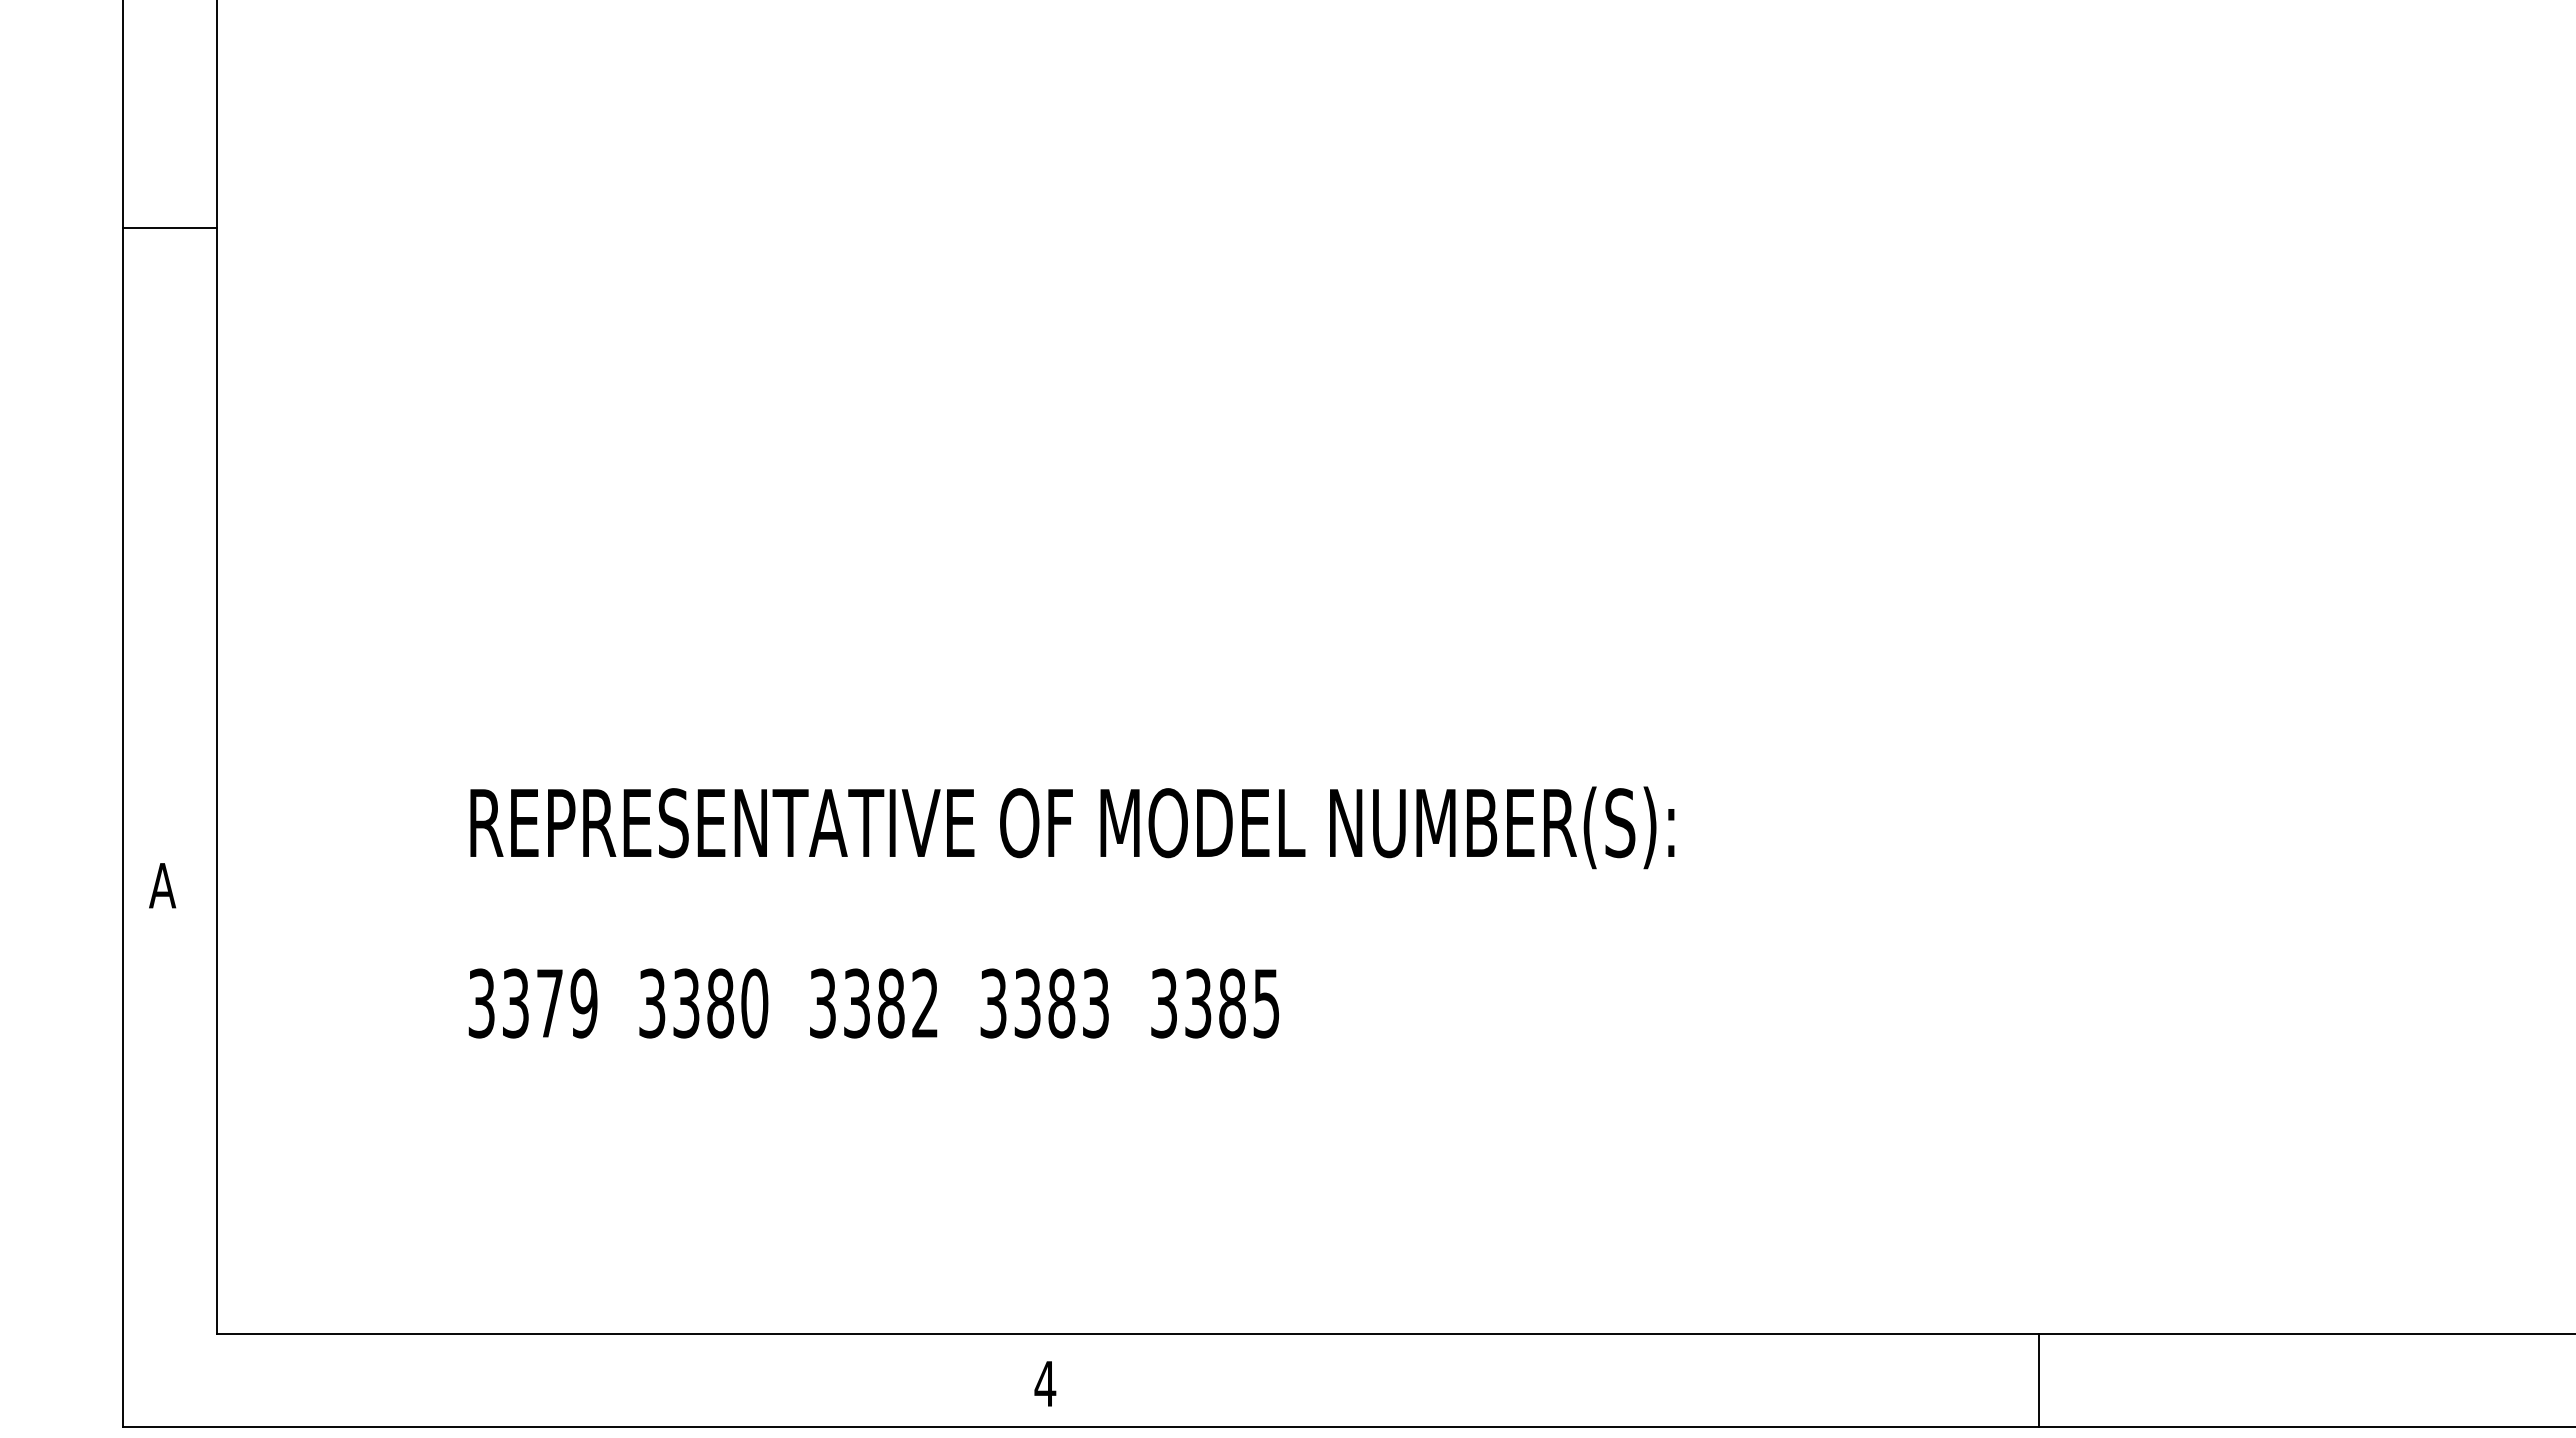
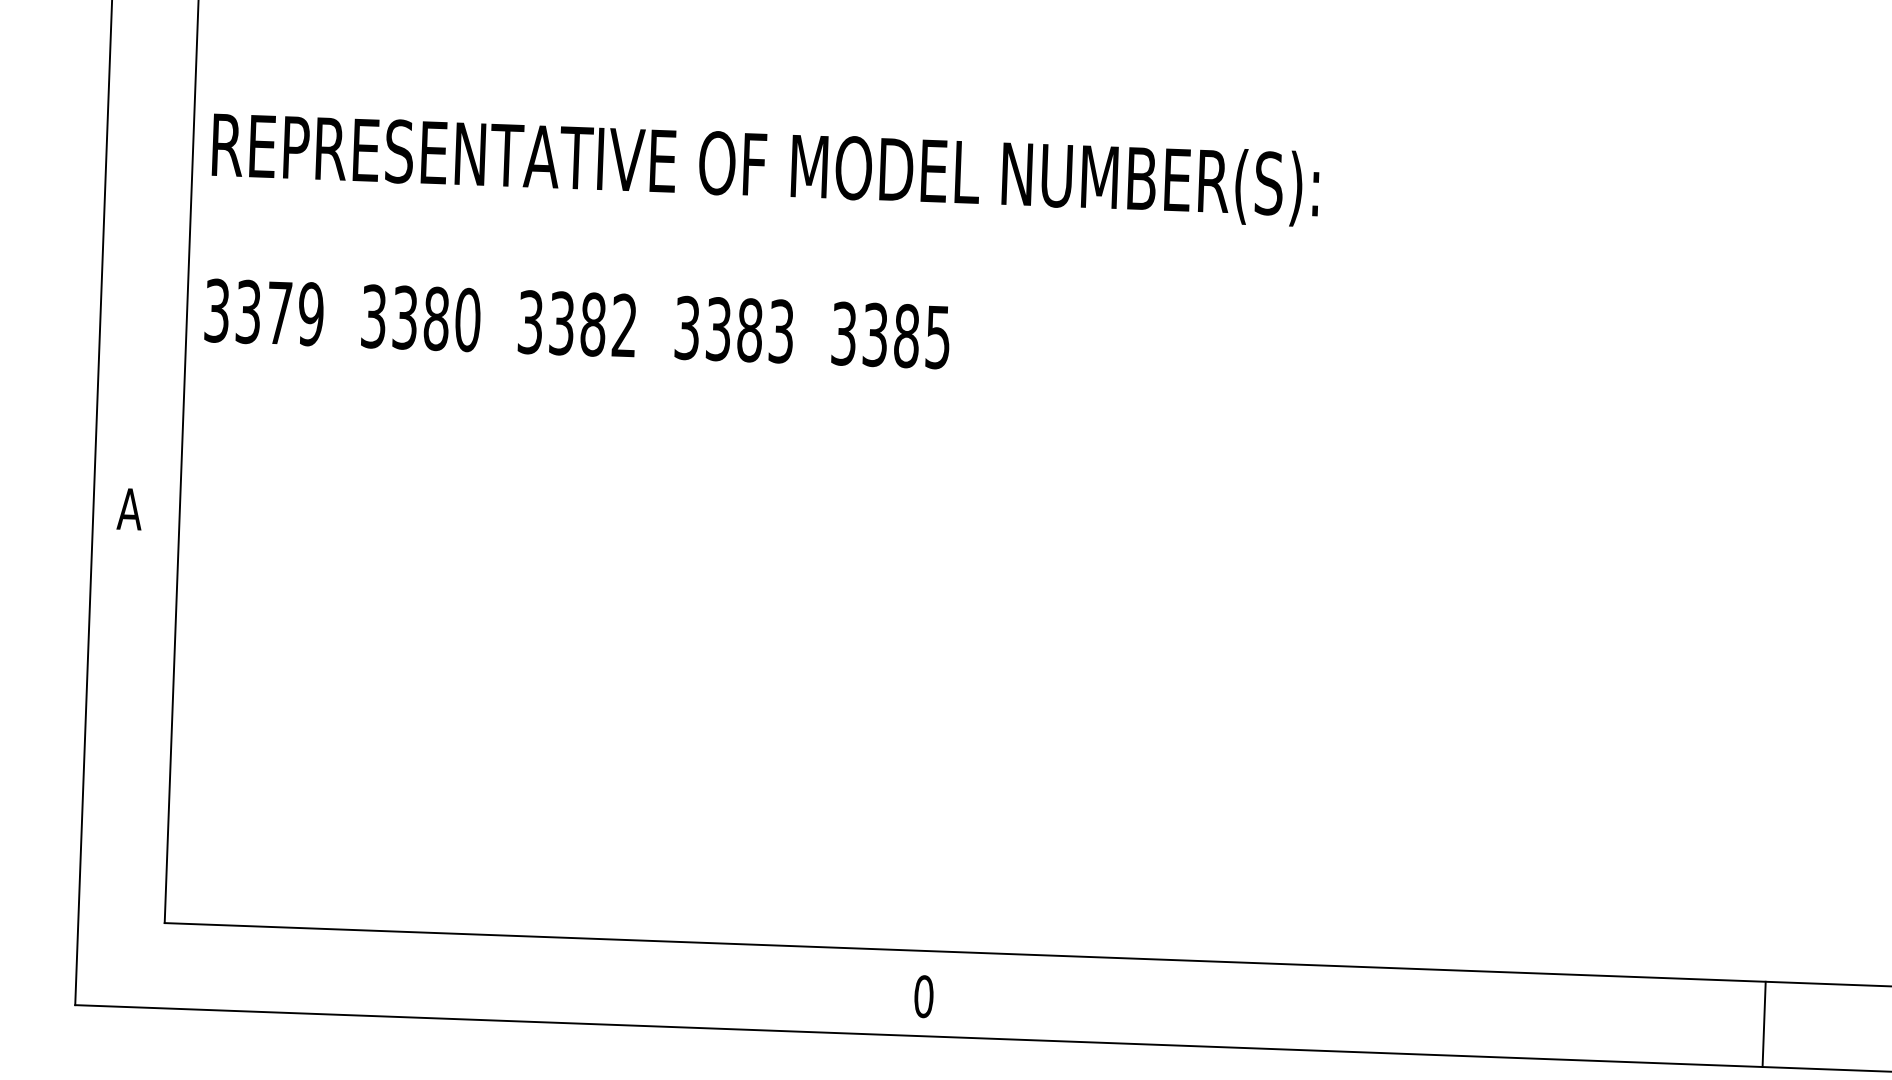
text: (1071, 912) -> (761, 247), moved
line: (2038, 1380) -> (1763, 1024), moved
text: (1045, 1383) -> (924, 996), 4 -> 0

